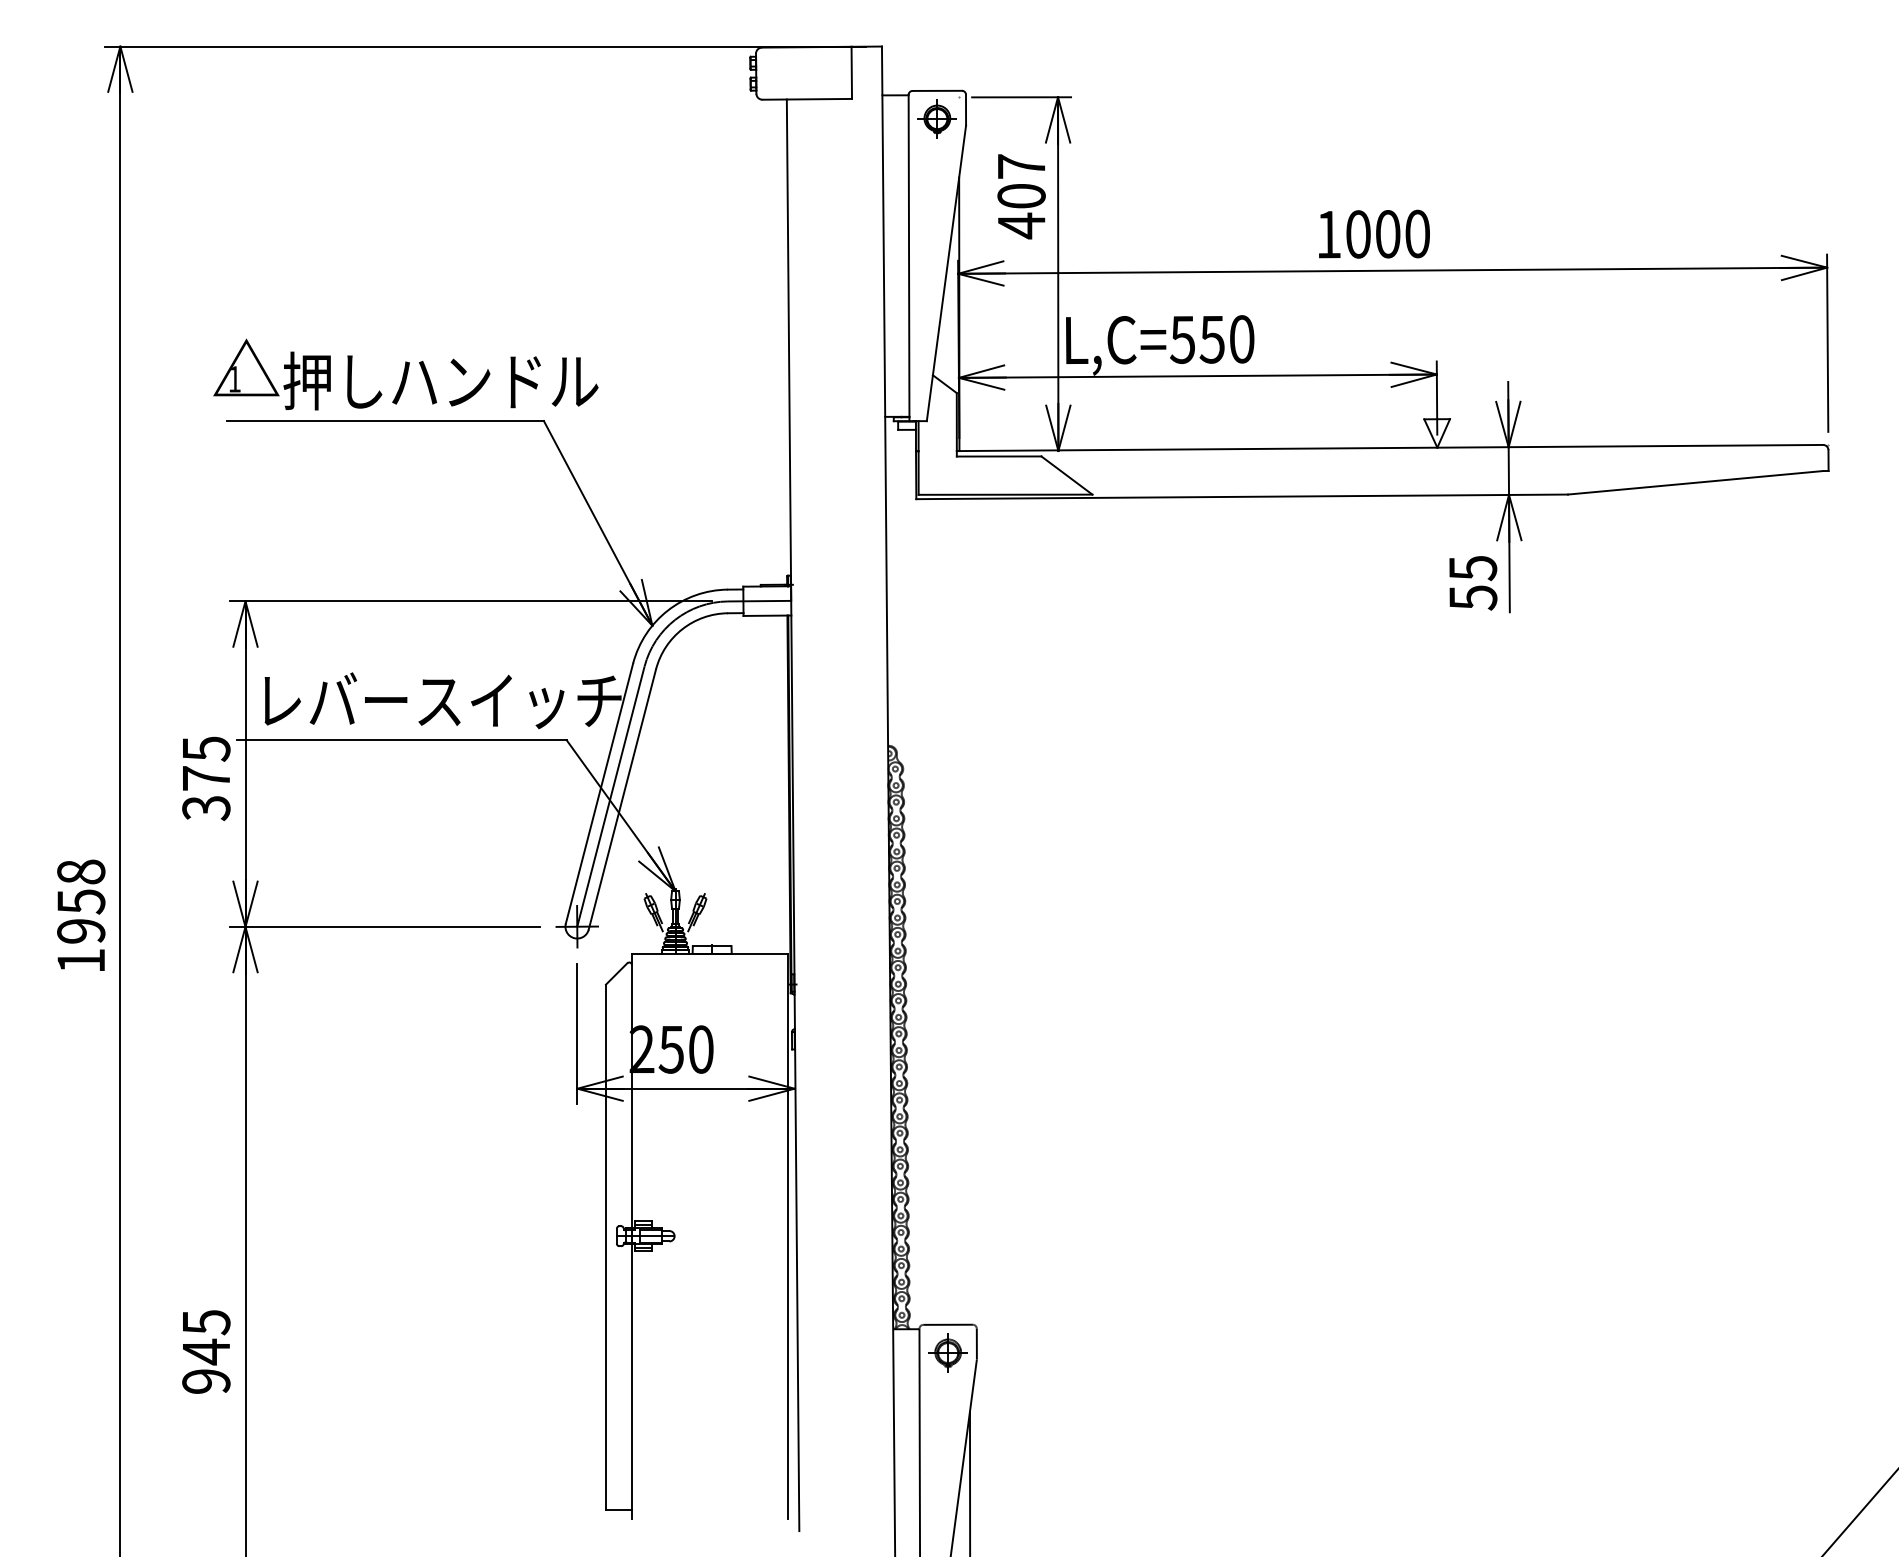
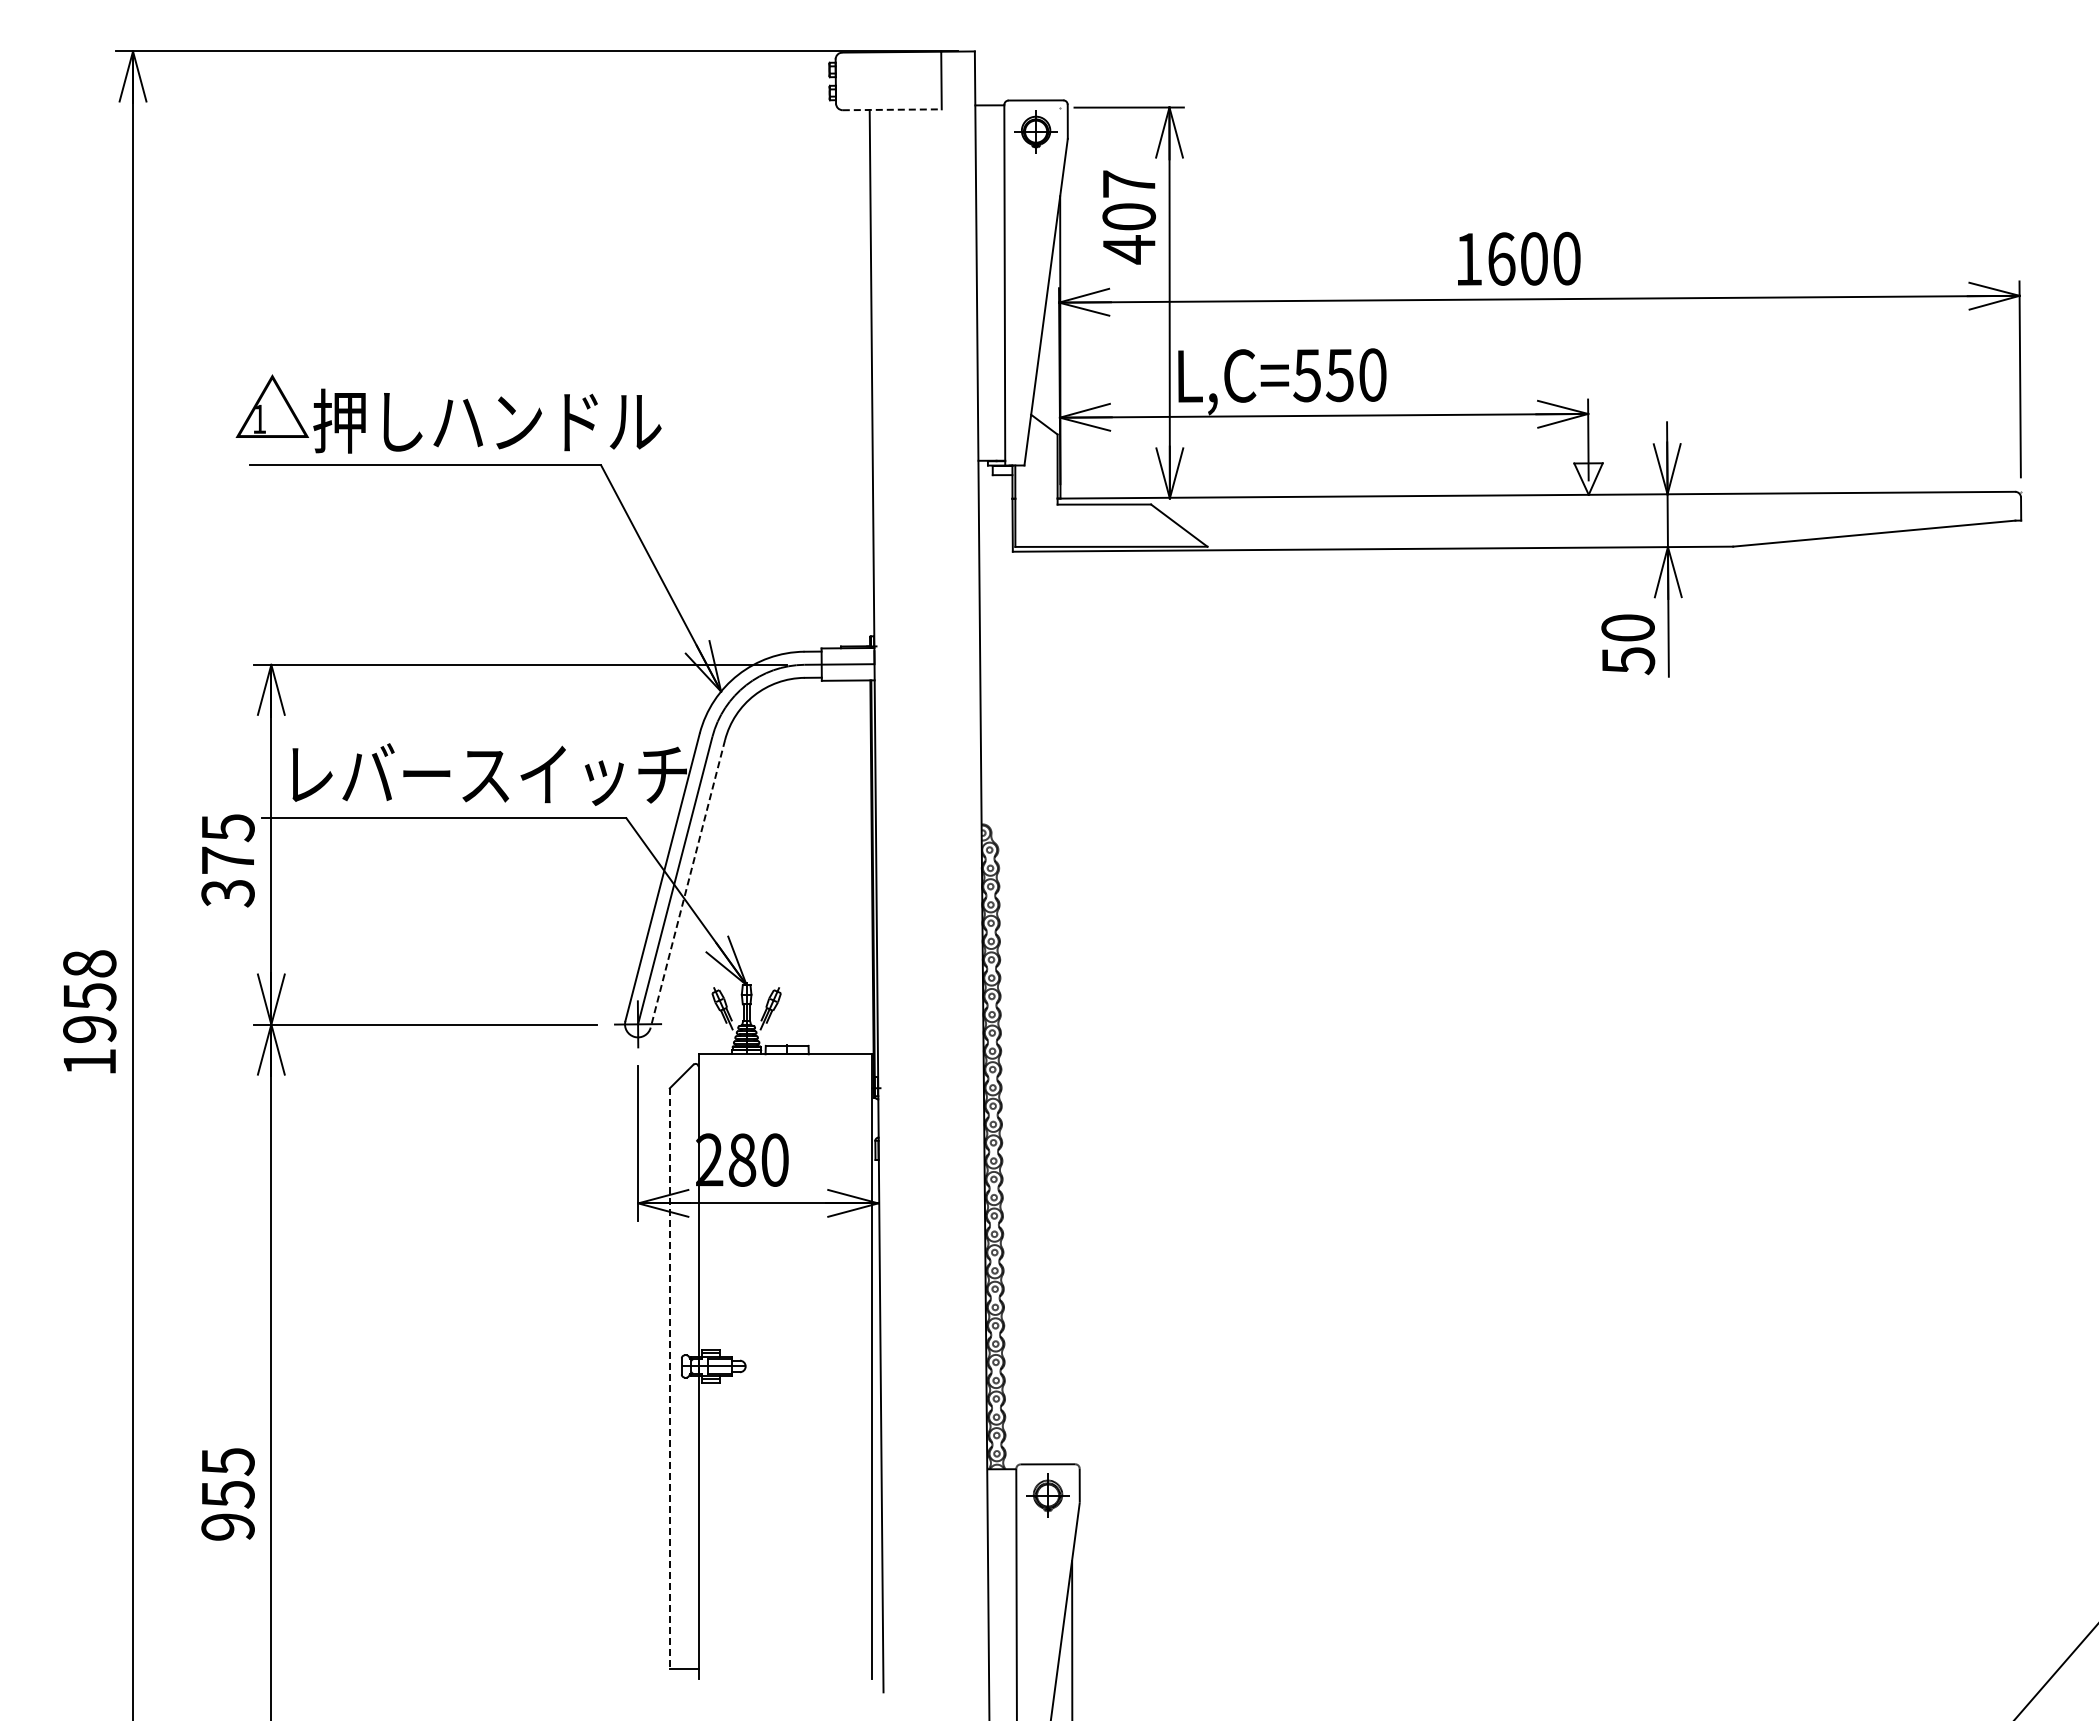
line: (807, 99) -> (892, 109), solid -> dashed
text: (1358, 233) -> (1501, 258), 1000 -> 1600
text: (1472, 568) -> (1627, 628), 55 -> 50
line: (621, 799) -> (687, 883), solid -> dashed
text: (671, 1049) -> (742, 1159), 250 -> 280
line: (605, 1248) -> (669, 1379), solid -> dashed
text: (206, 1352) -> (228, 1494), 945 -> 955

